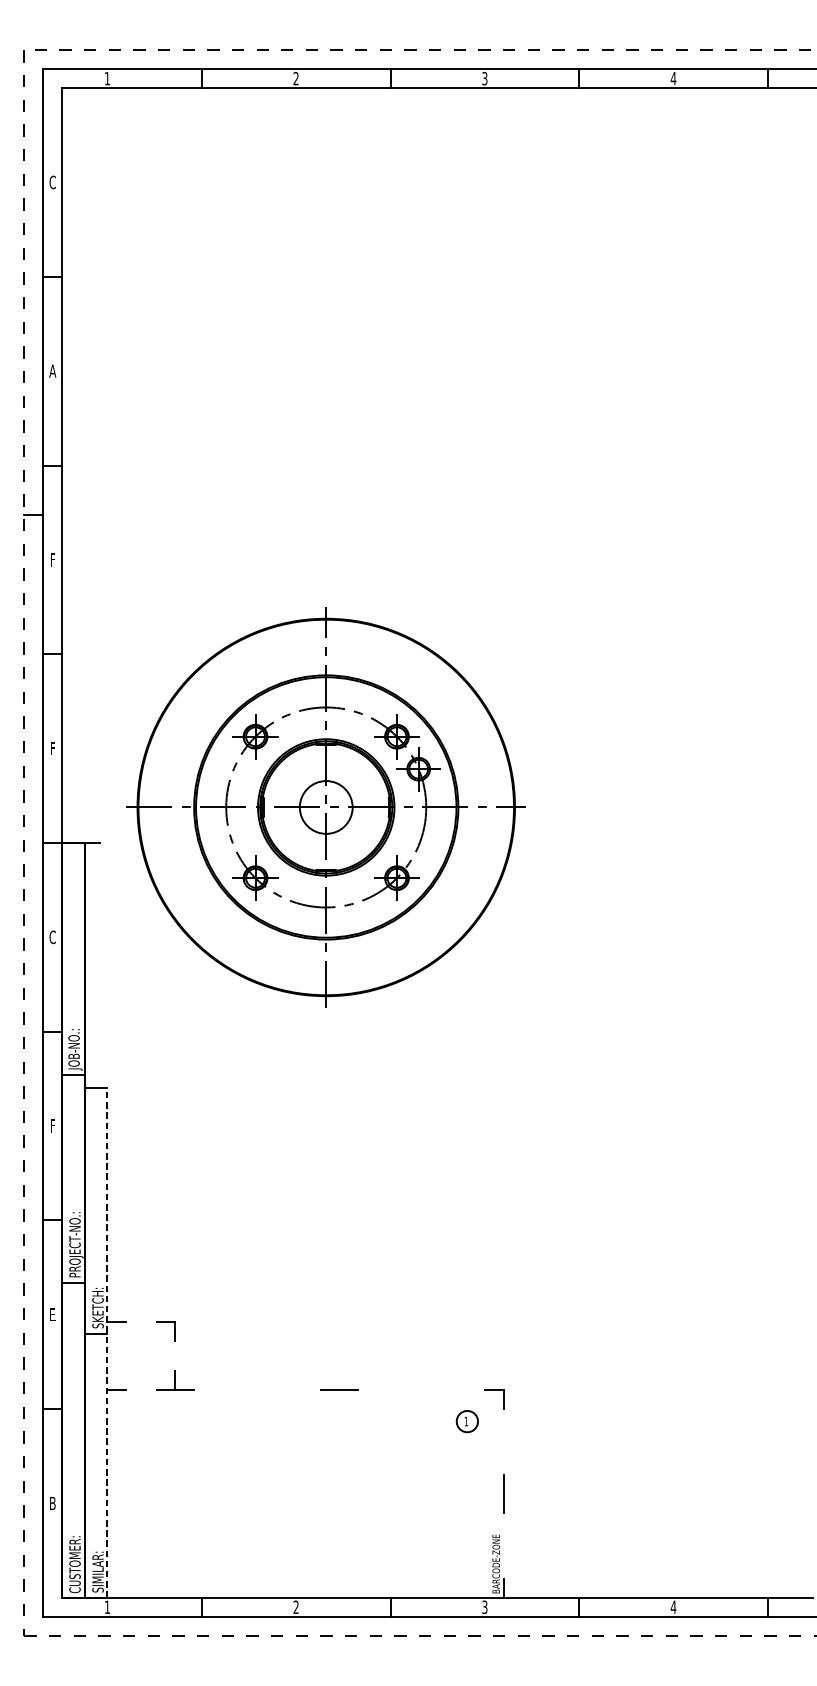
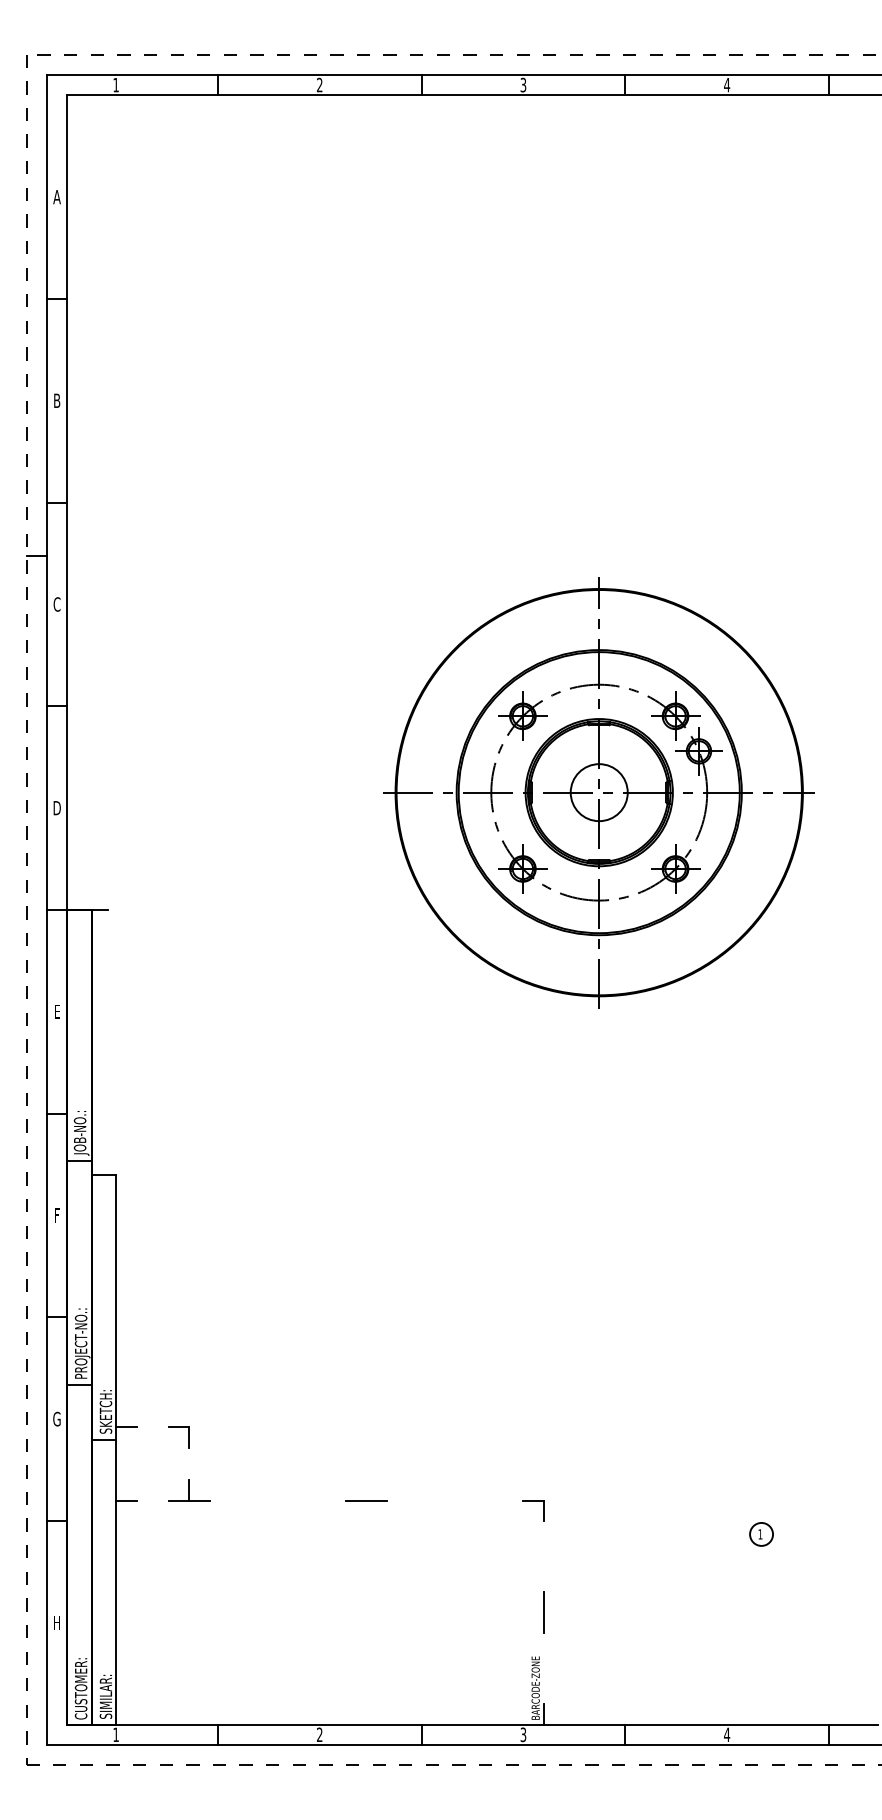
text: (52, 181) -> (56, 196), C -> A
text: (52, 370) -> (56, 400), A -> B
text: (52, 559) -> (56, 604), F -> C
text: (52, 748) -> (56, 808), F -> D
part: (325, 807) -> (598, 792), moved
text: (52, 937) -> (56, 1011), C -> E
text: (52, 1314) -> (56, 1418), E -> G
line: (107, 1342) -> (116, 1449), dashed -> solid
part: (467, 1421) -> (761, 1534), moved
text: (53, 1503) -> (57, 1622), B -> H

